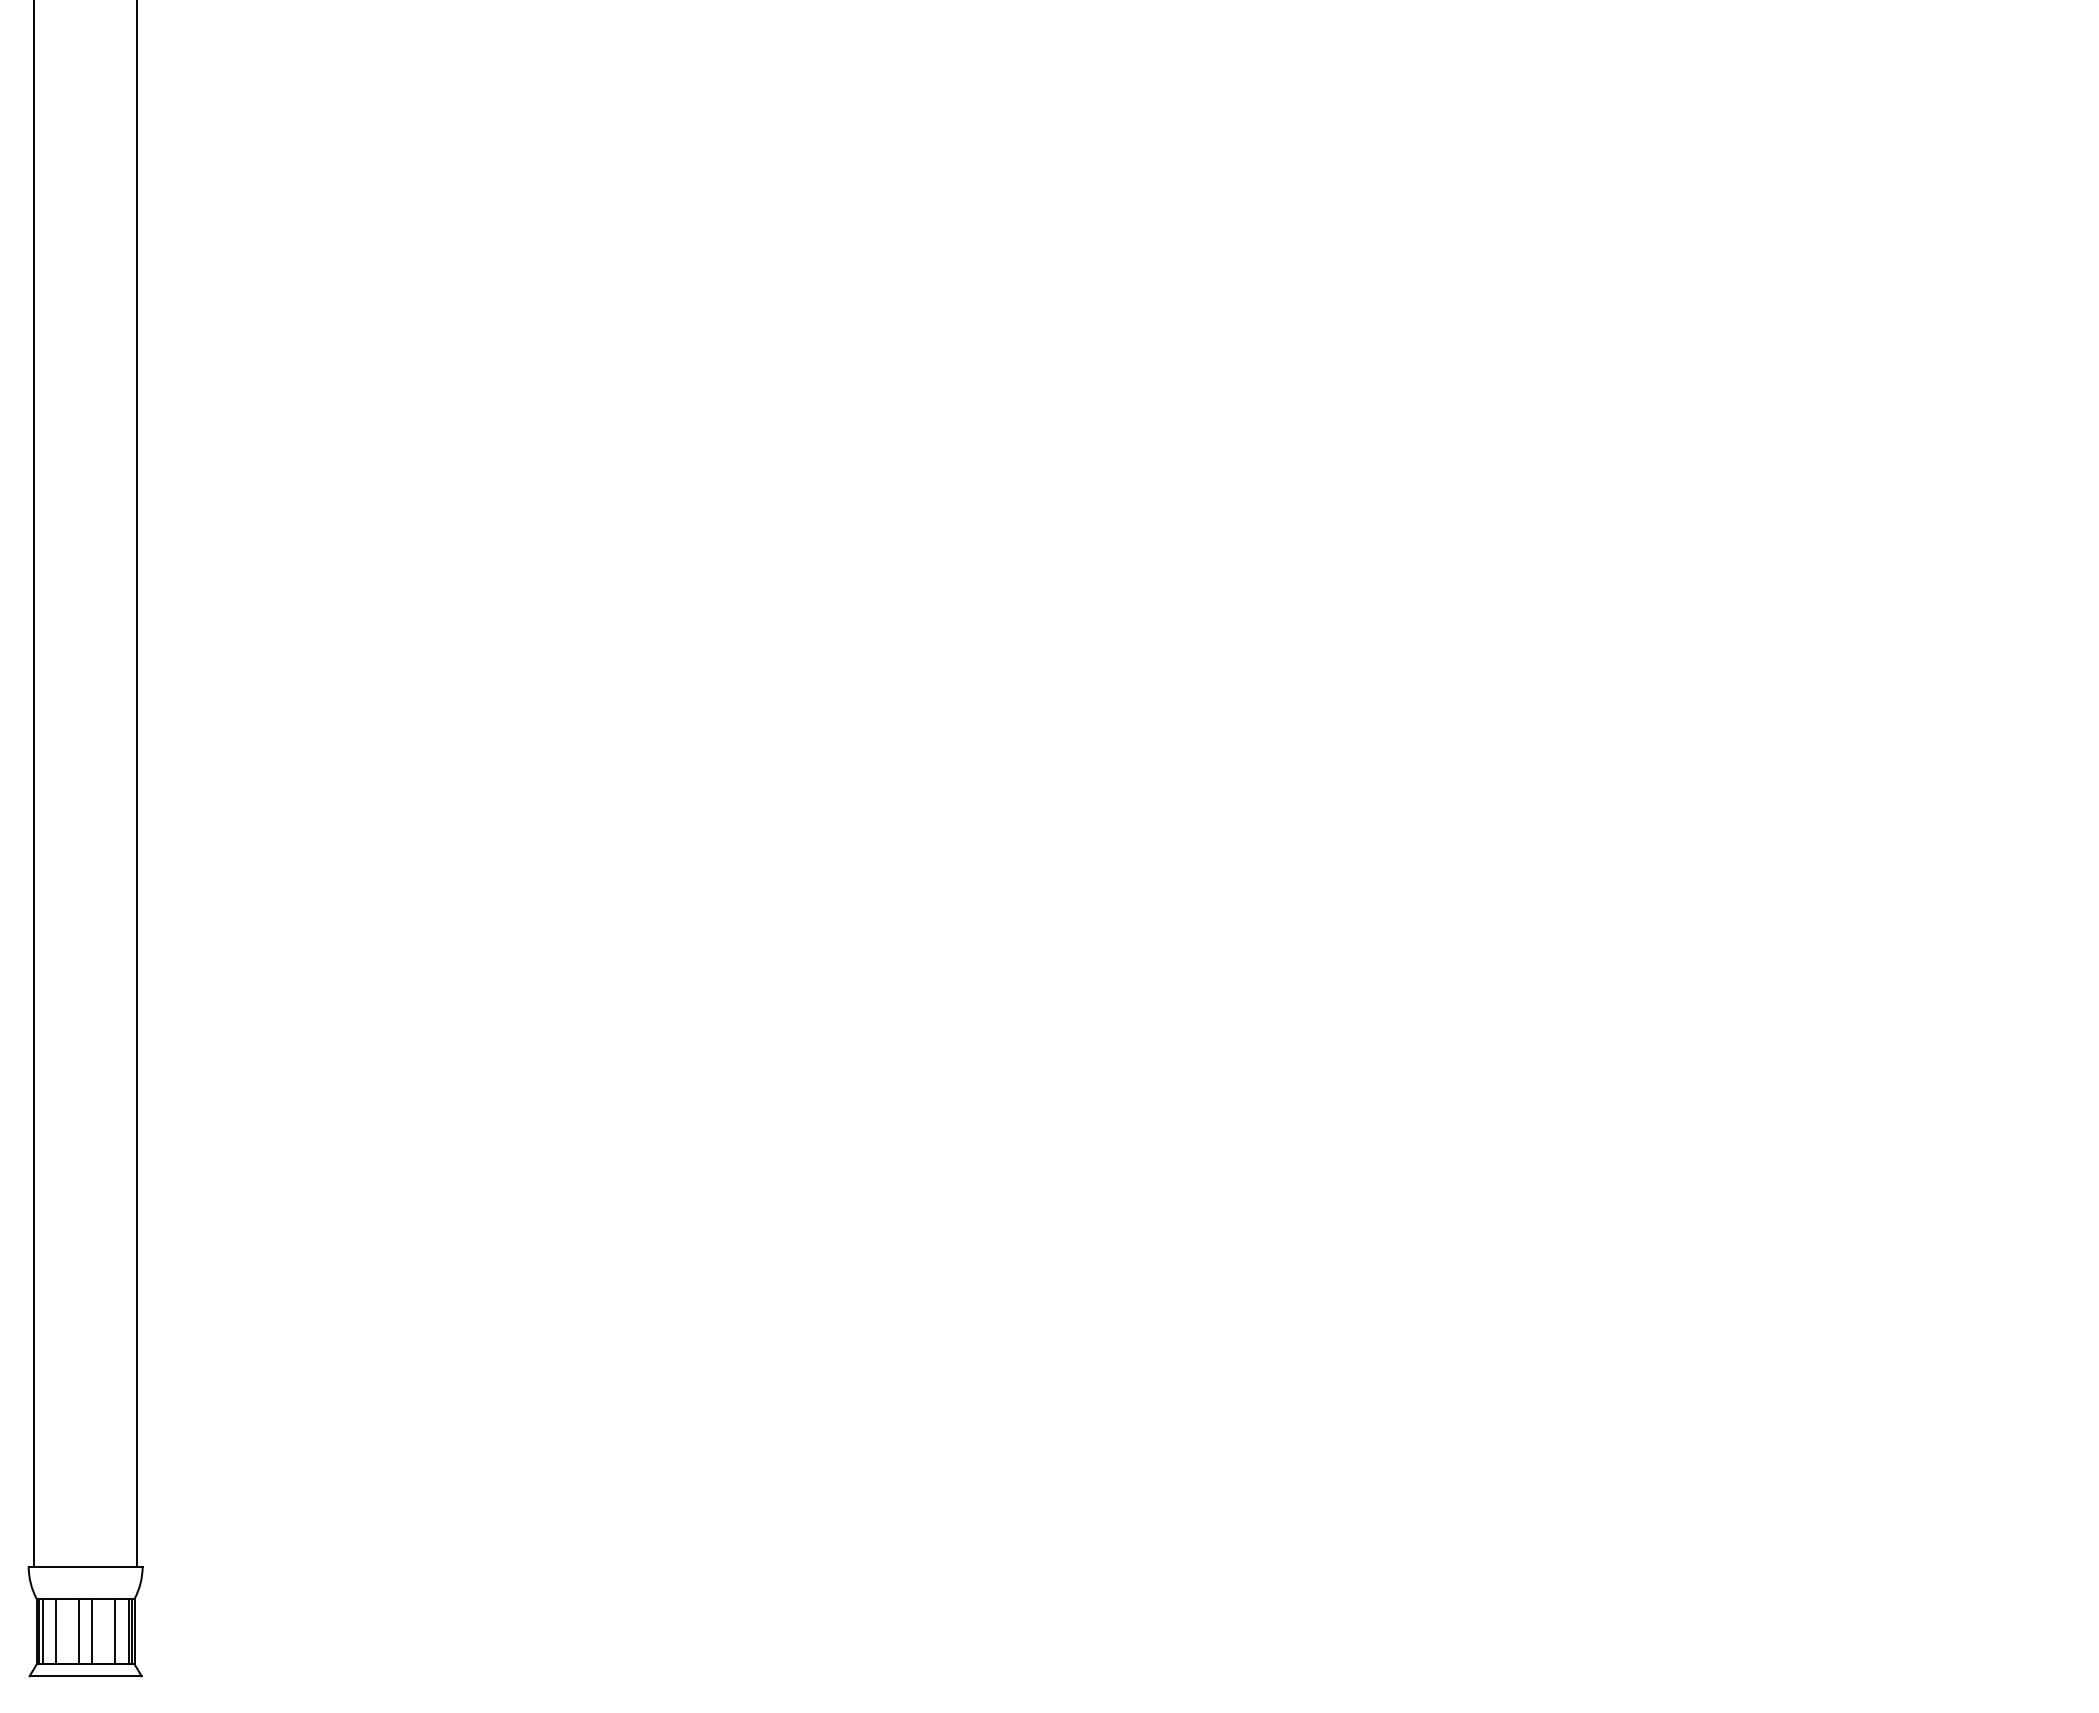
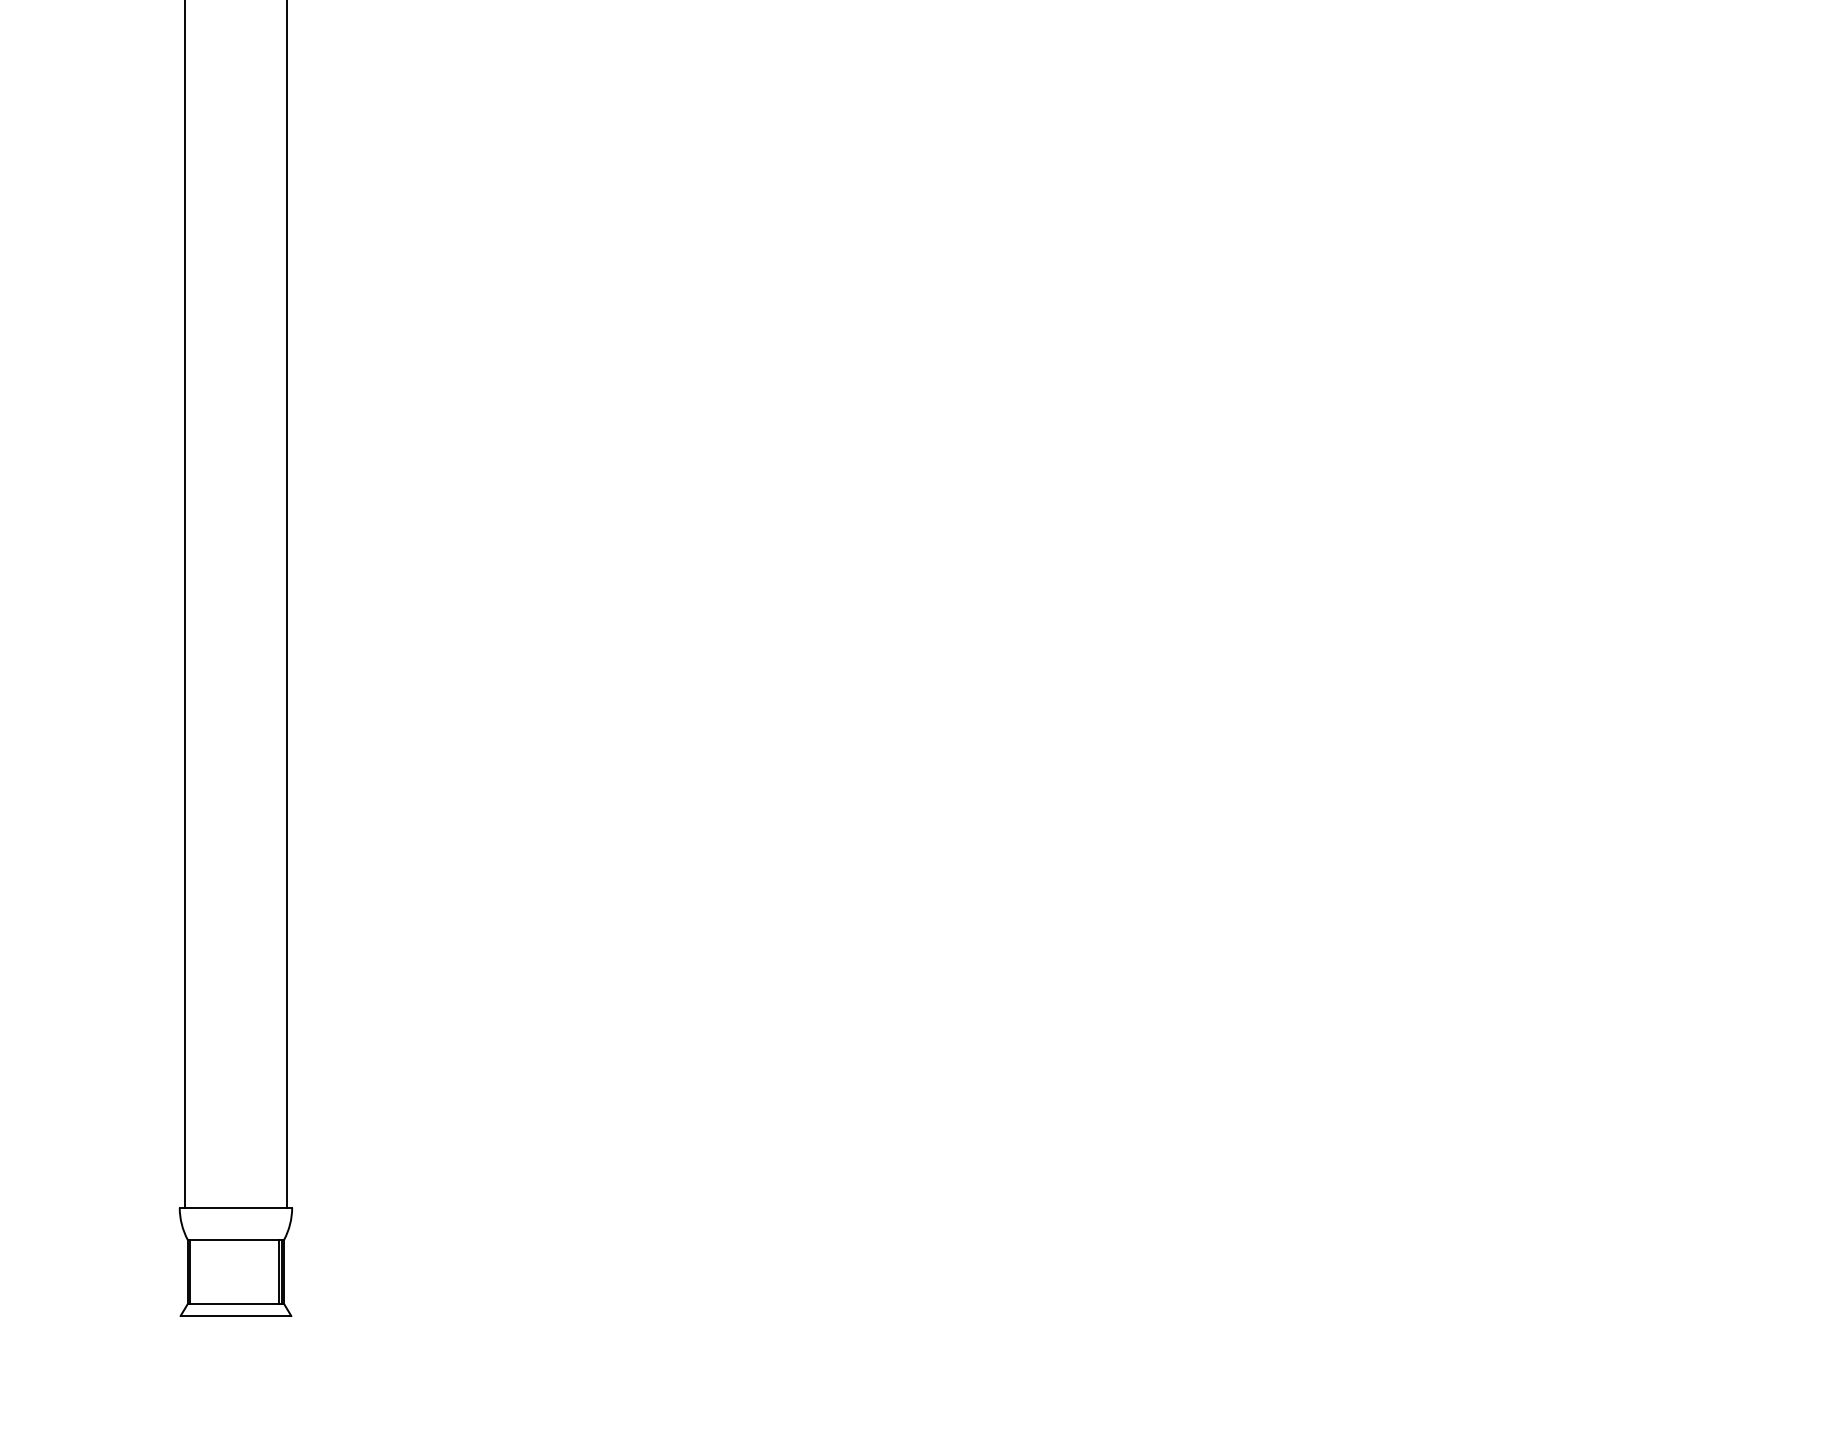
line: (42, 1631) -> (193, 1271), removed
line: (56, 1631) -> (207, 1271), removed
line: (78, 1631) -> (228, 1271), removed
line: (92, 1631) -> (242, 1271), removed
line: (115, 1631) -> (265, 1271), removed

